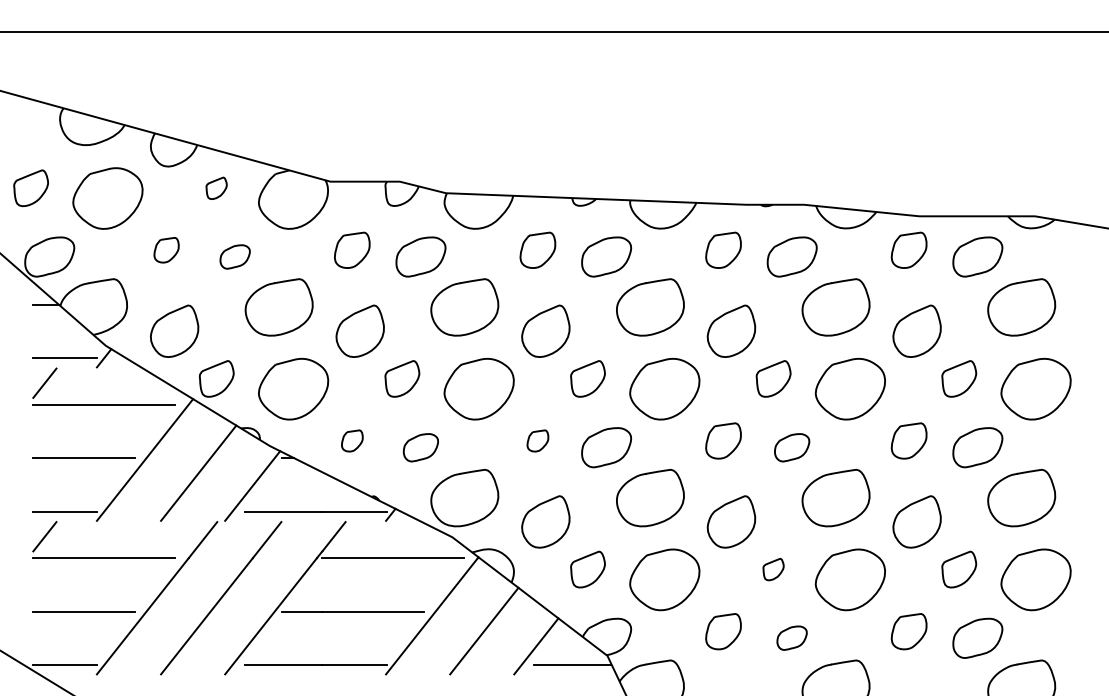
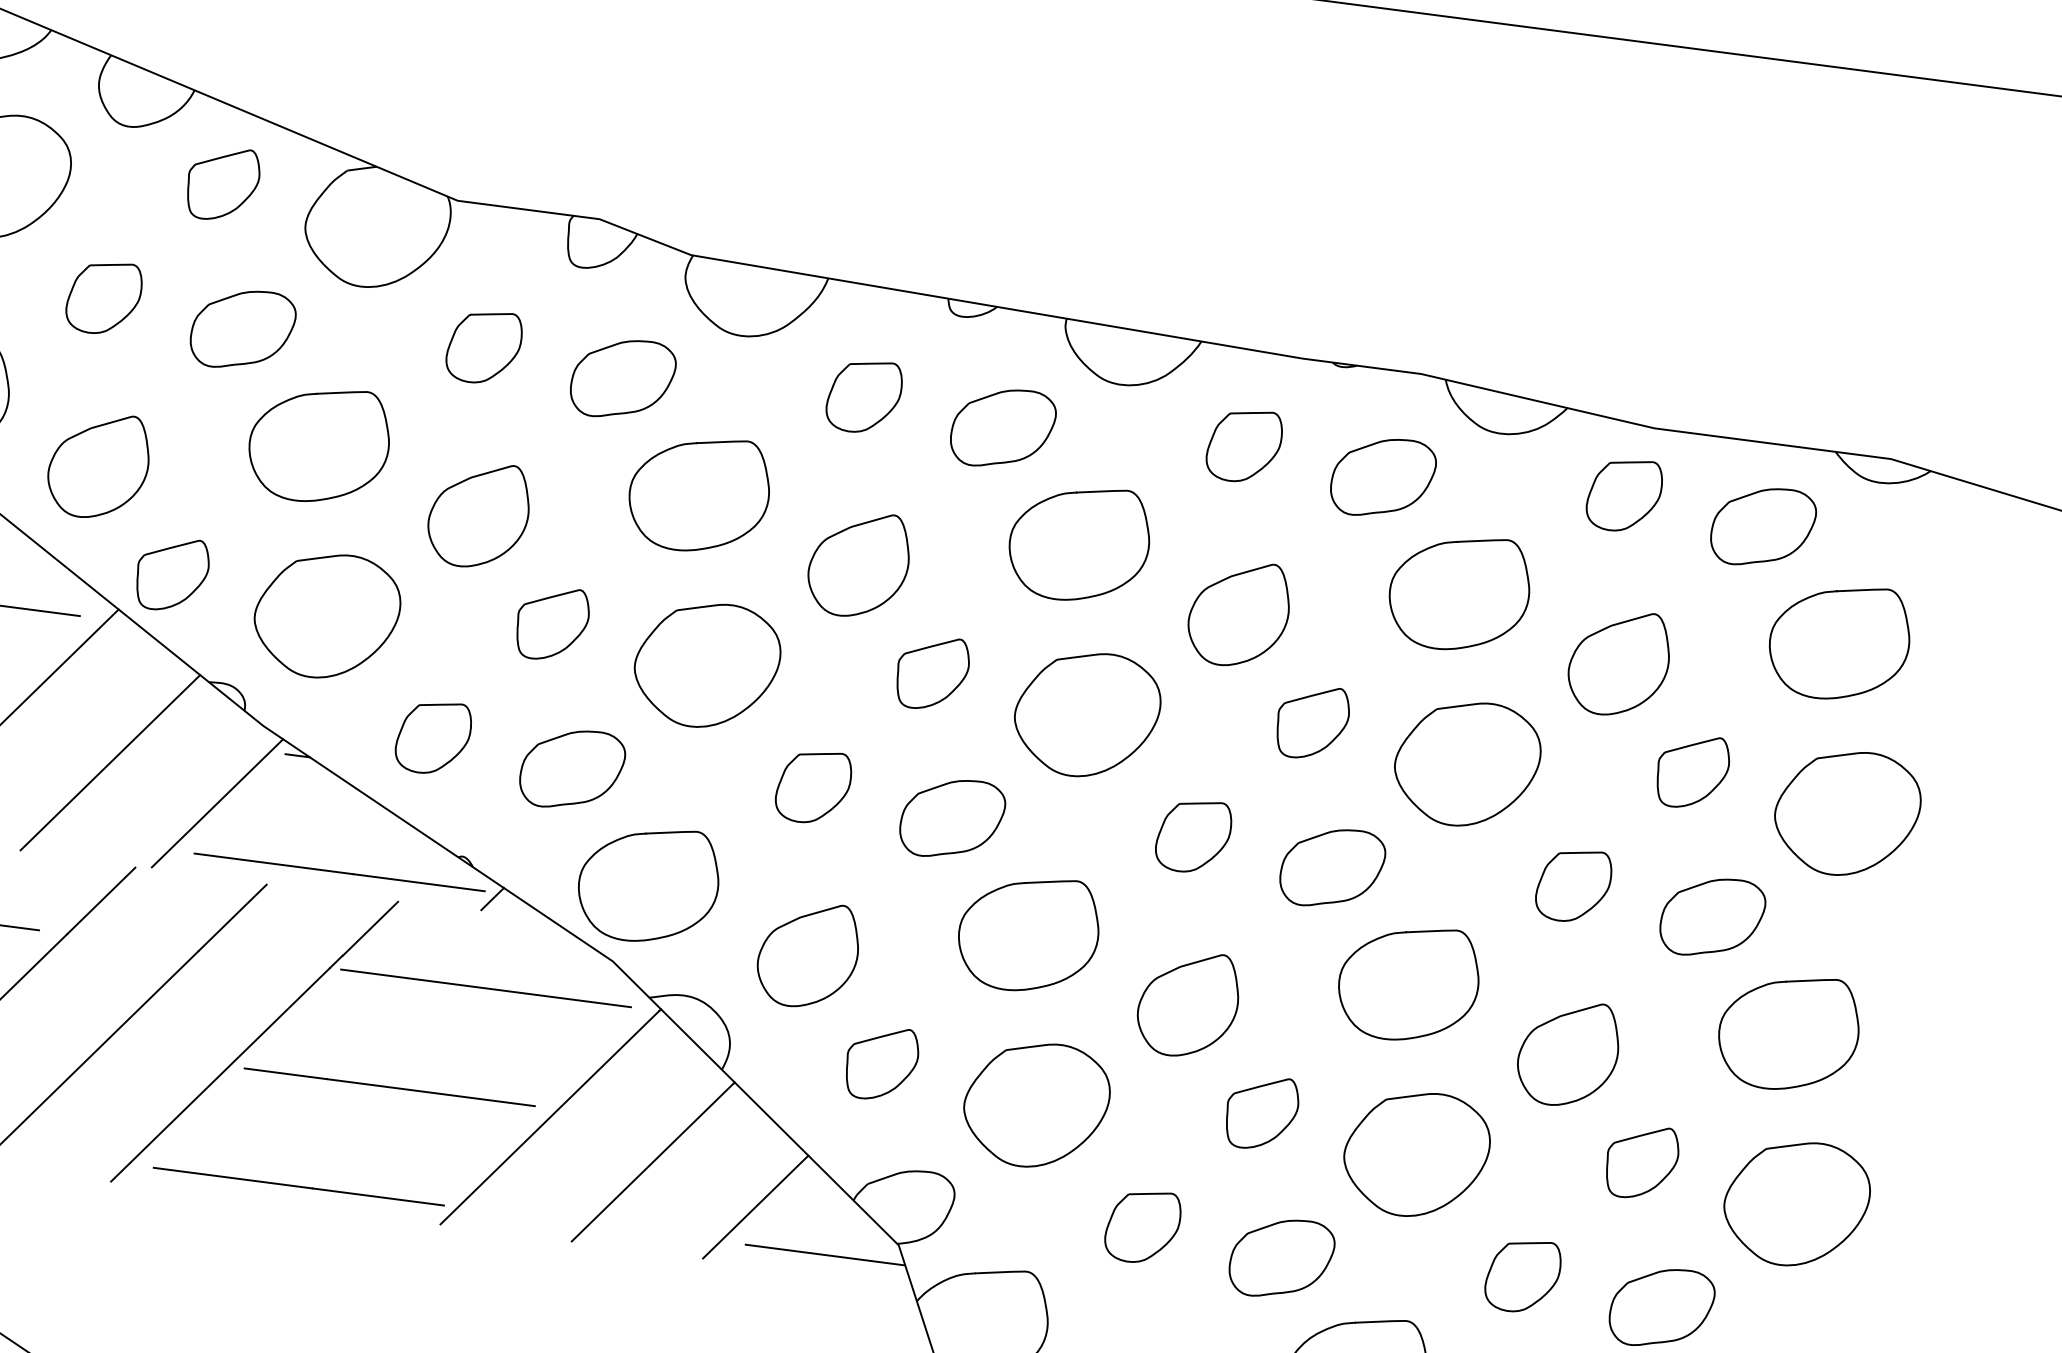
part: (216, 188) -> (222, 184), size x1.67
part: (166, 249) -> (103, 296), size x1.43
part: (234, 256) -> (241, 328), size x1.67
part: (352, 440) -> (433, 736), size x1.67
part: (537, 440) -> (812, 785), size x1.67
part: (420, 447) -> (571, 769), size x1.43
part: (791, 447) -> (1331, 867), size x1.43
part: (773, 569) -> (1261, 1112), size x1.67
part: (791, 637) -> (1280, 1256), size x1.67

